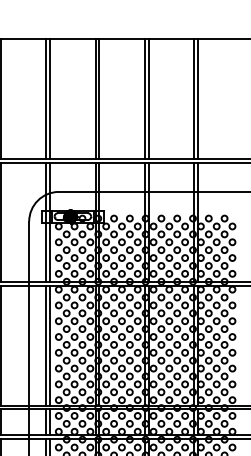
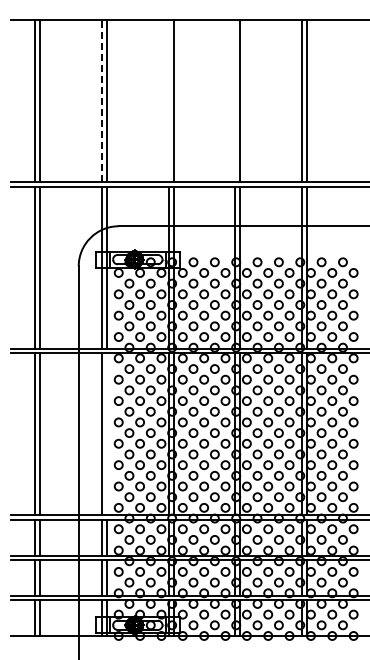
line: (46, 98) -> (102, 100), solid -> dashed
line: (95, 98) -> (168, 100), removed
line: (145, 98) -> (235, 100), removed
line: (49, 345) -> (106, 434), removed

